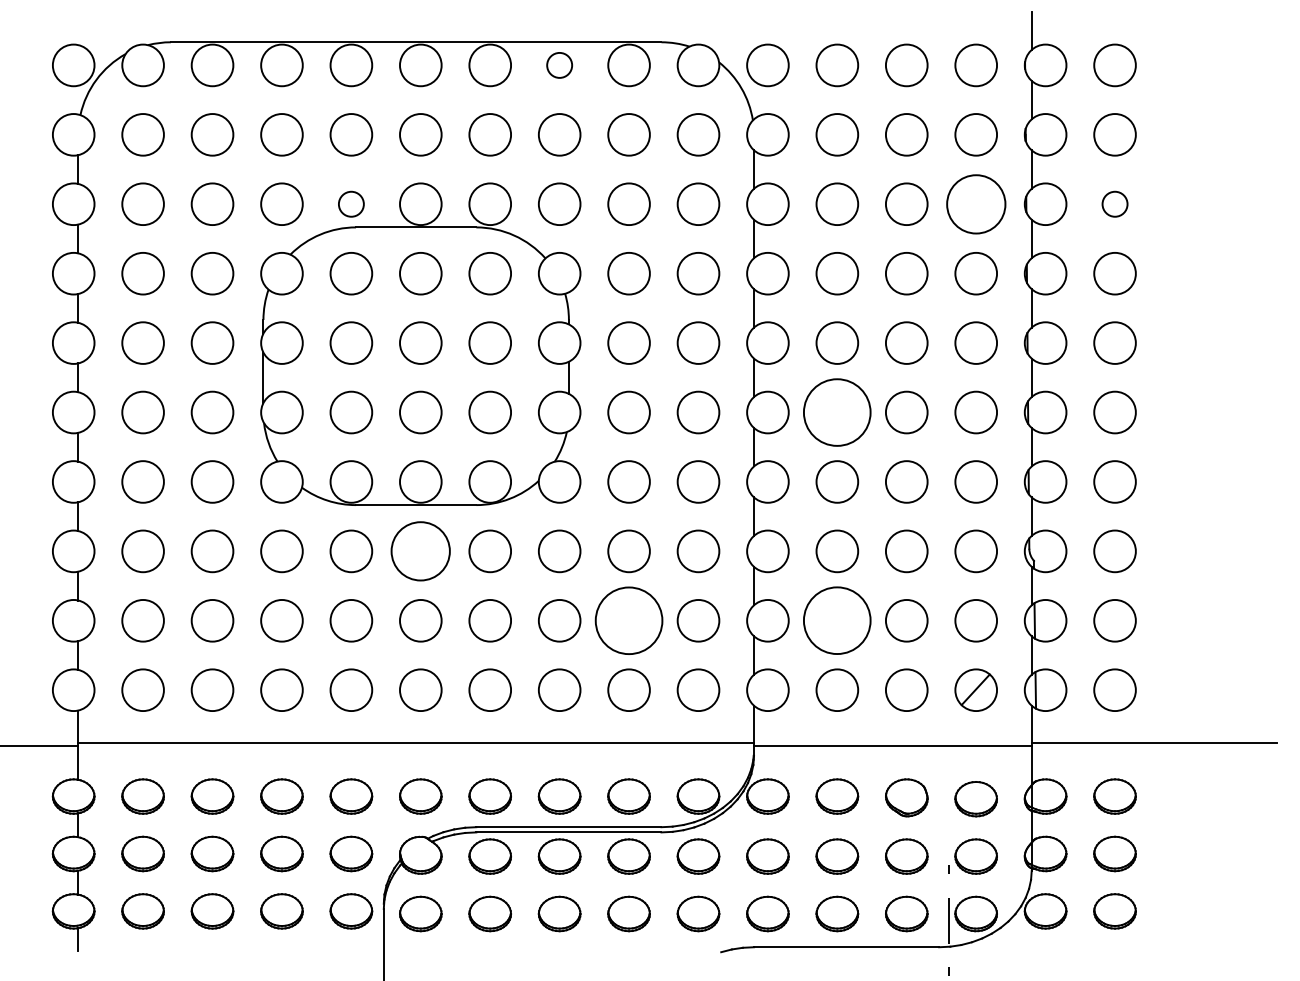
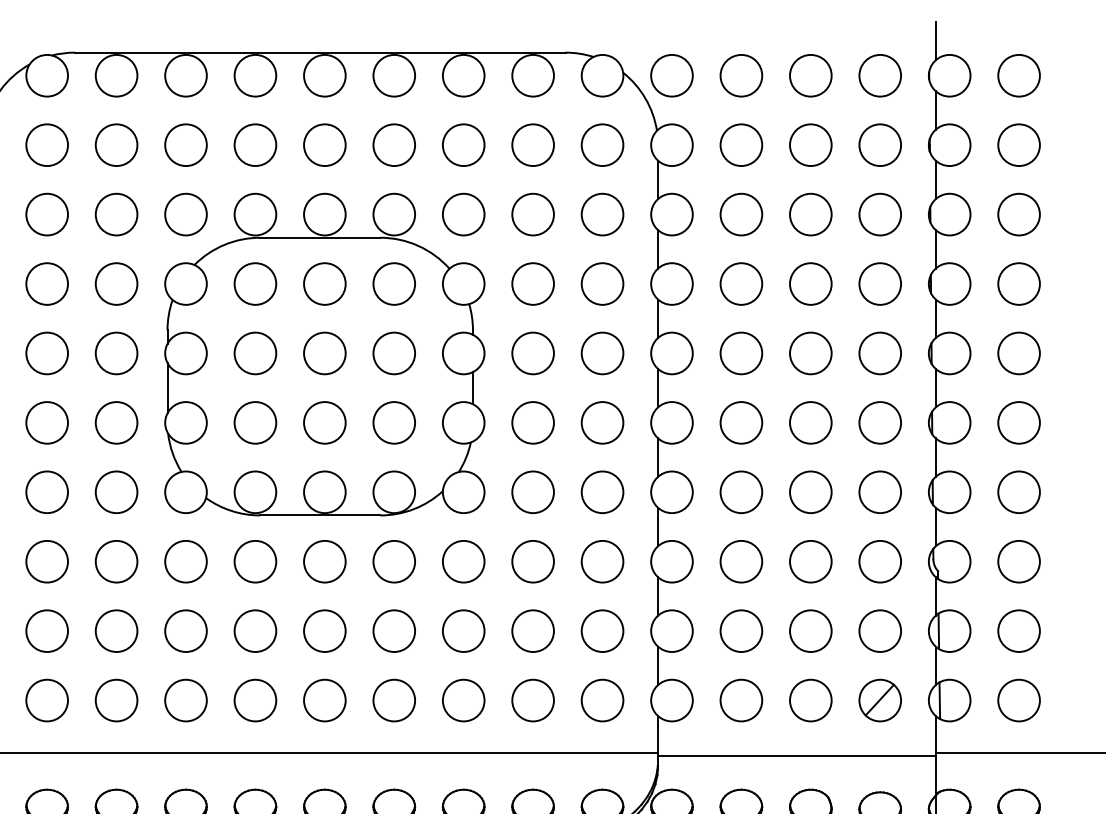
circle: (559, 65) -> (463, 75), size x1.67
circle: (975, 203) -> (879, 213), size x0.71
circle: (351, 204) -> (255, 214), size x1.67
circle: (1114, 204) -> (1018, 214), size x1.67
circle: (837, 412) -> (741, 422), size x0.62
circle: (420, 551) -> (324, 561), size x0.71
circle: (628, 620) -> (532, 630), size x0.62
circle: (837, 620) -> (741, 630), size x0.62

